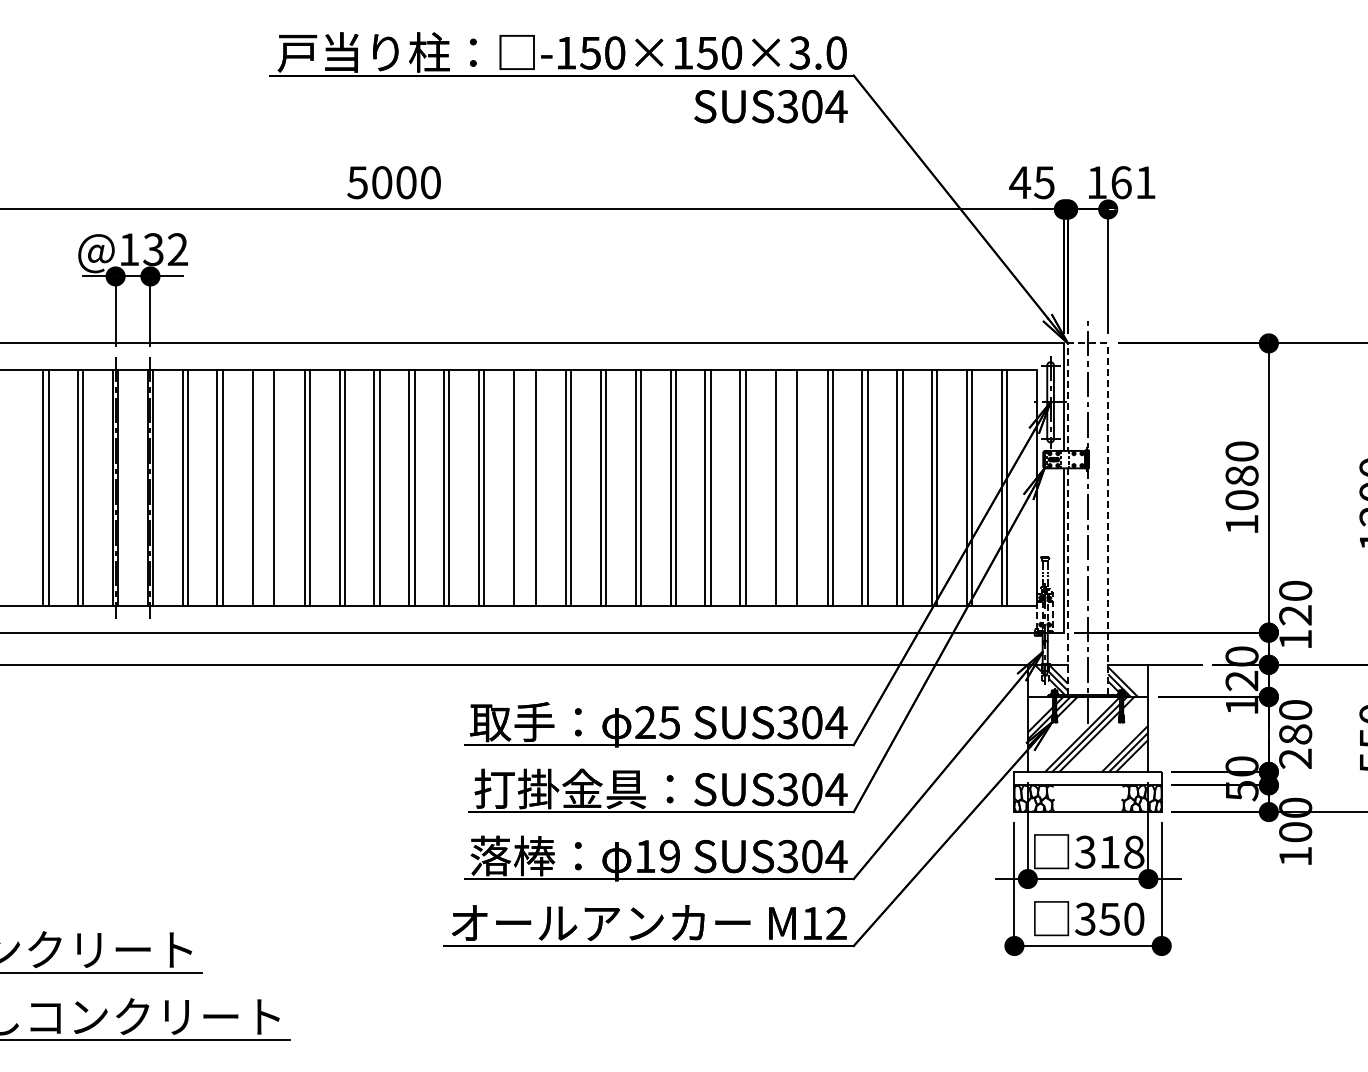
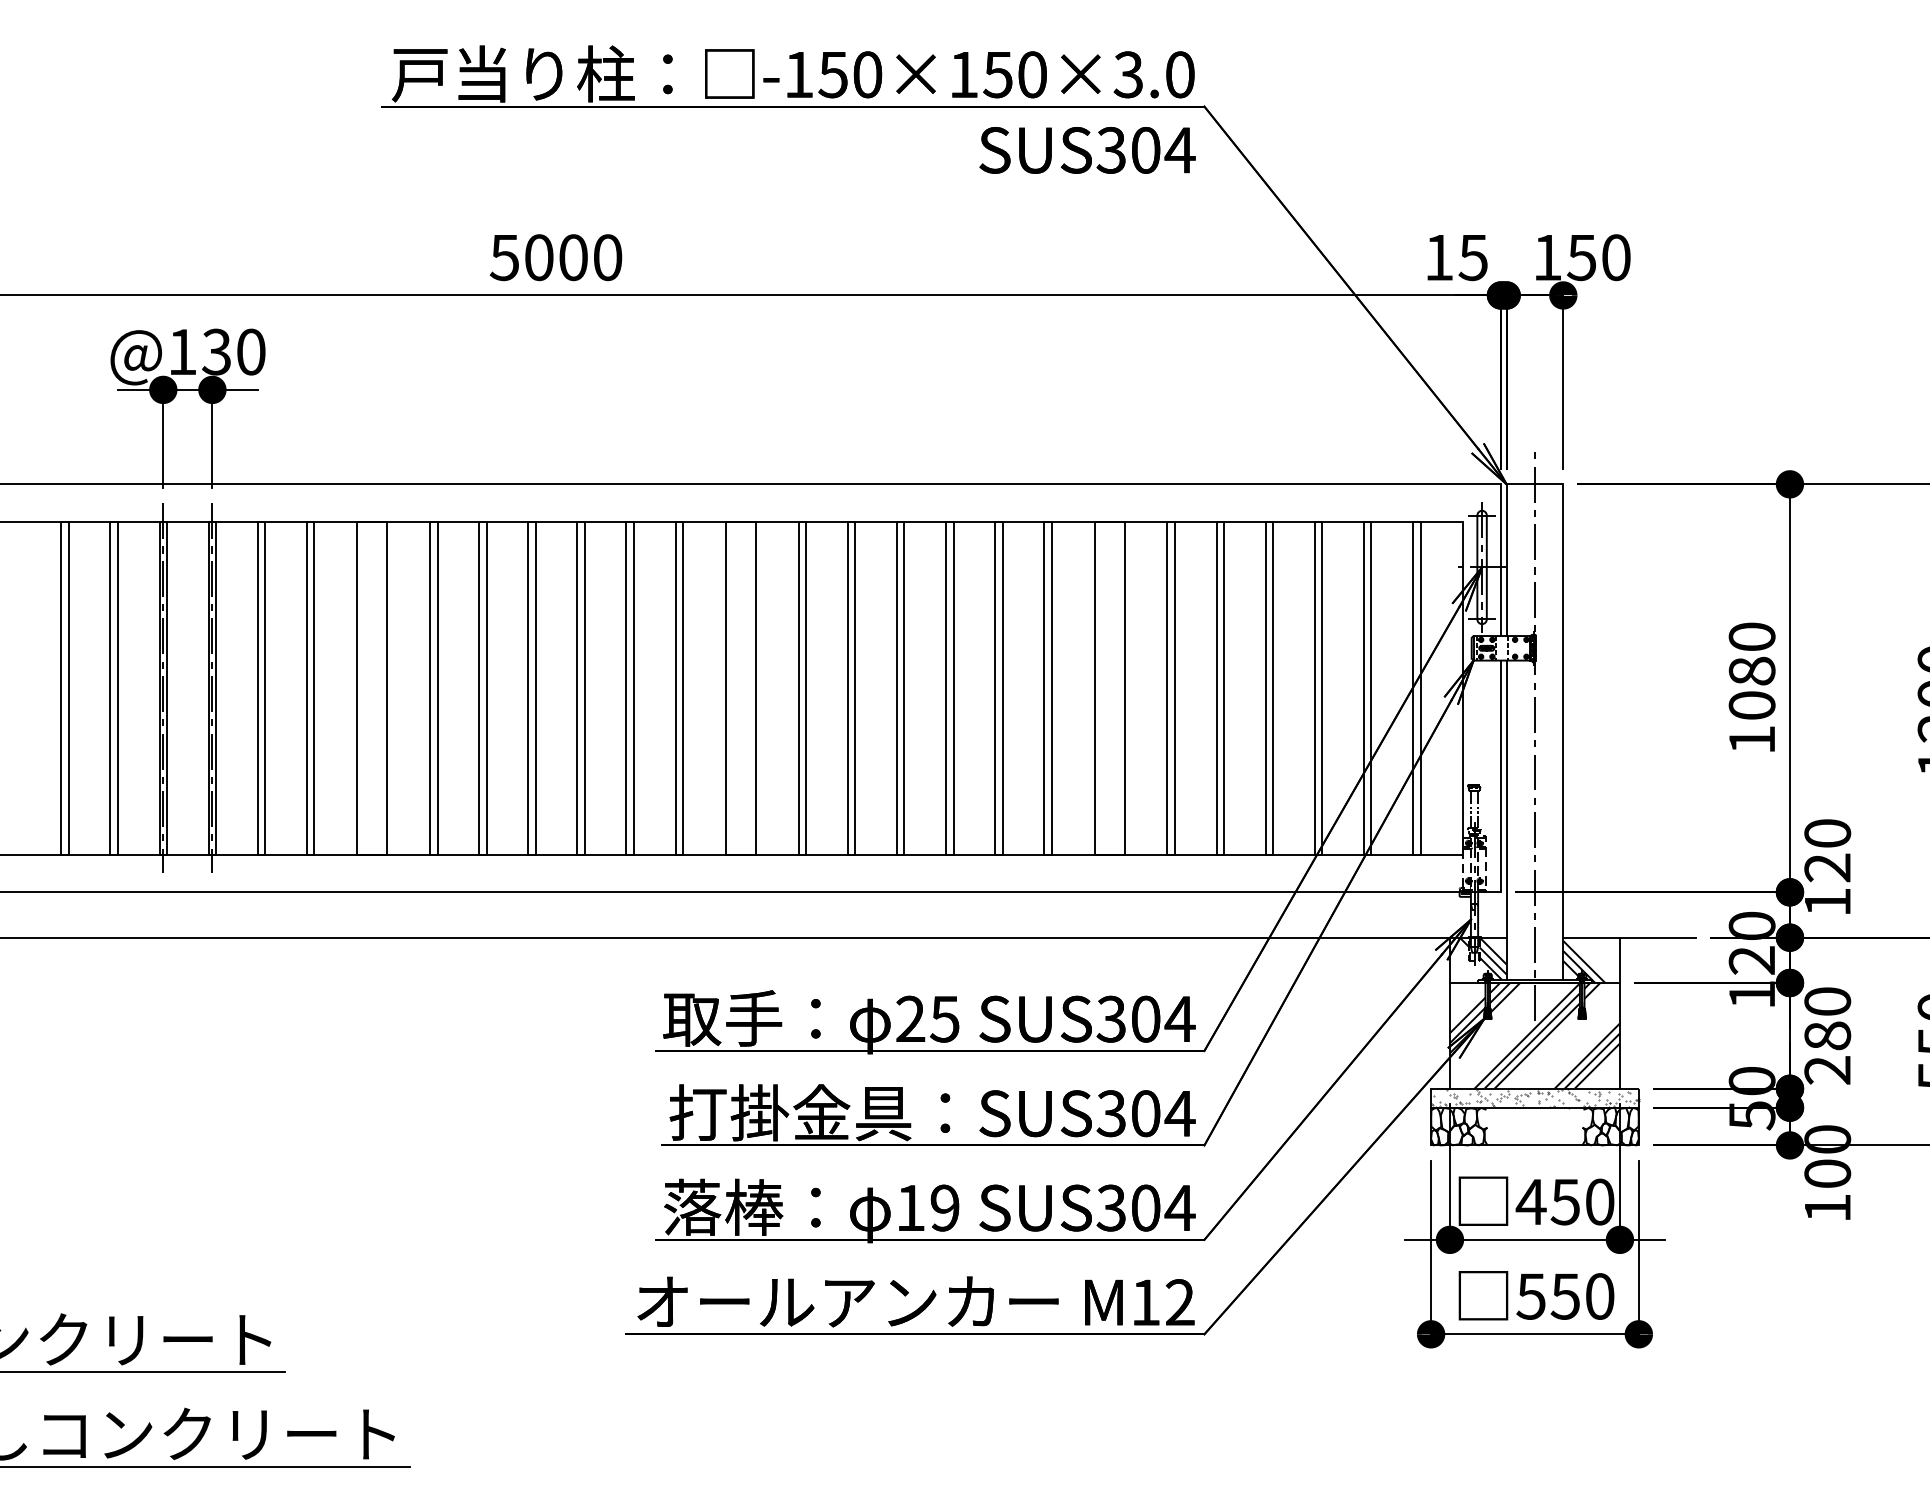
text: (1020, 182) -> (1439, 257), 45 -> 15
text: (1132, 182) -> (1597, 257), 161 -> 150
text: (177, 249) -> (250, 351), @132 -> @130
line: (1108, 443) -> (1563, 625), dashed -> solid
line: (1068, 581) -> (1507, 820), dashed -> solid
hatch: (1087, 778) -> (1534, 1098), added
text: (1109, 851) -> (1565, 1201), 318 -> 450
text: (1085, 918) -> (1531, 1295), 350 -> 550

